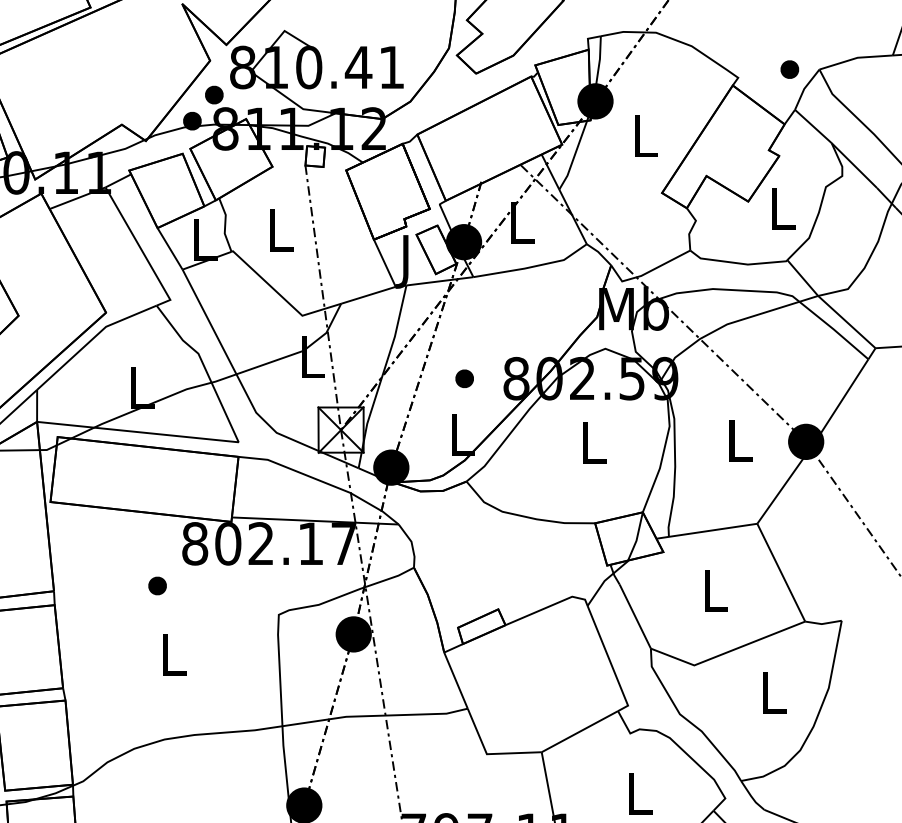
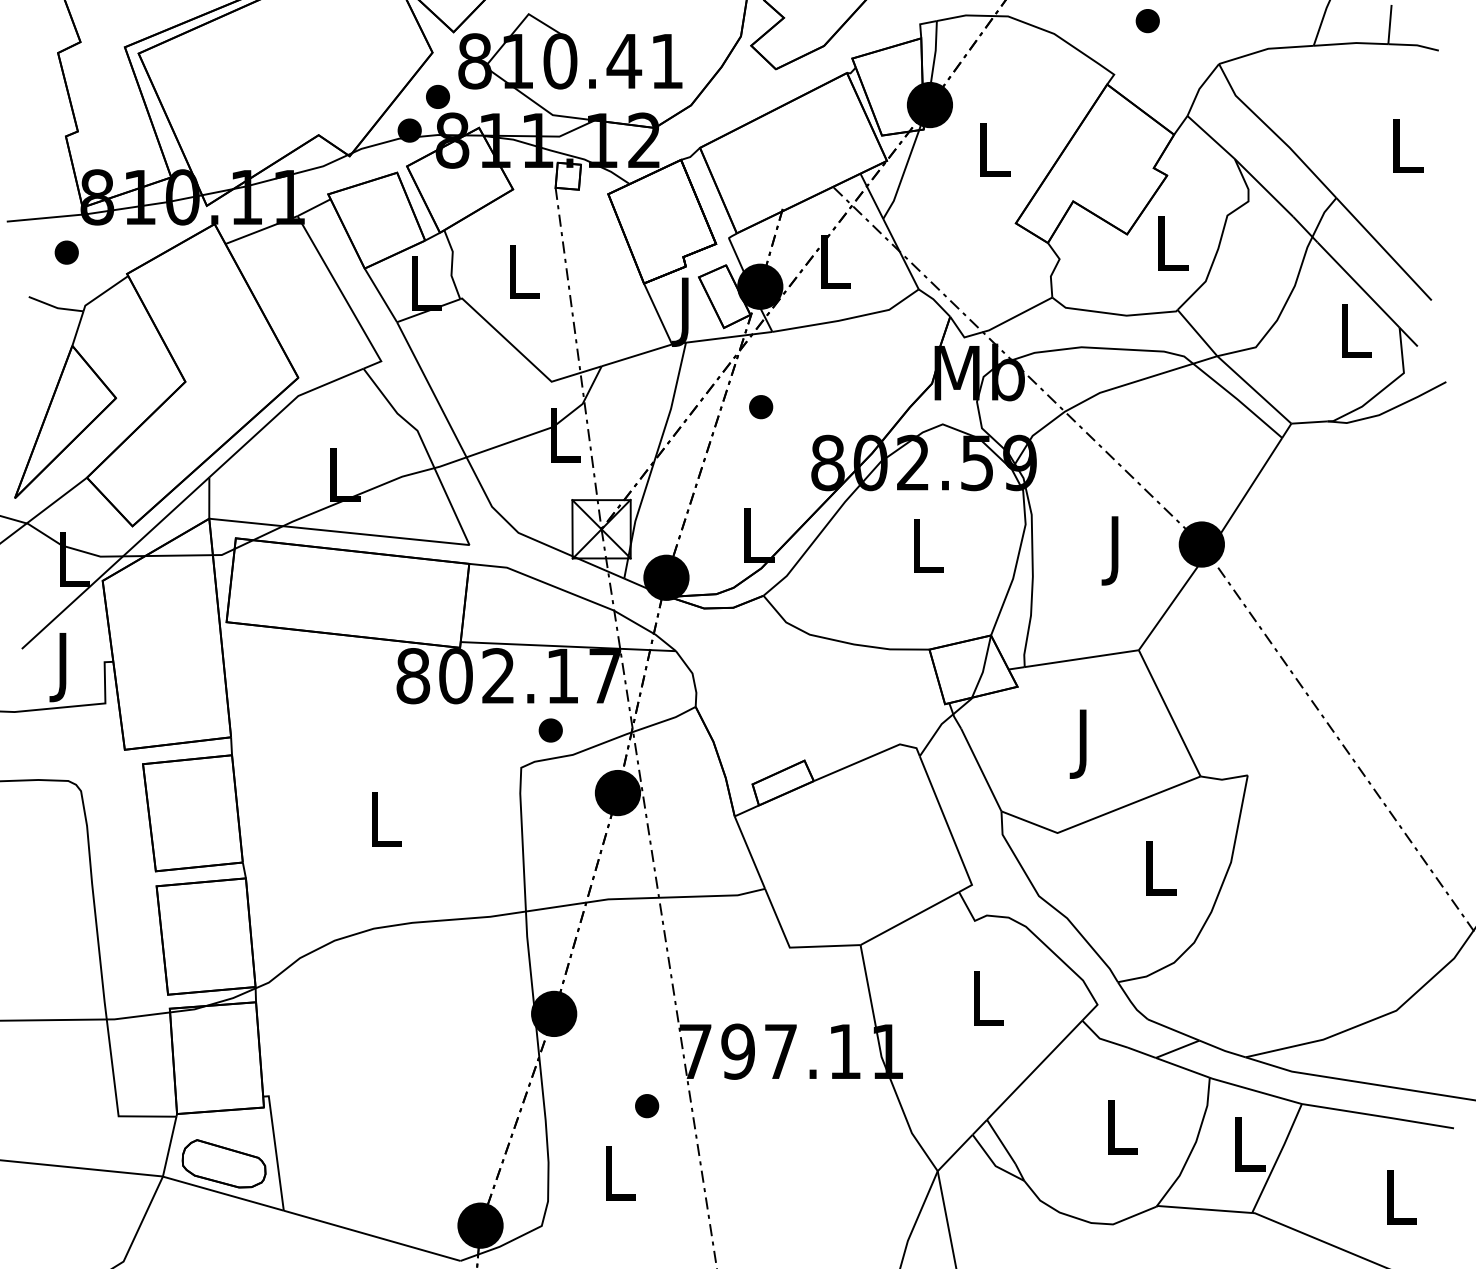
part: (789, 69) -> (1147, 21), moved
part: (464, 379) -> (761, 407), moved
text: (740, 446) -> (1116, 550), L -> J
part: (157, 585) -> (550, 730), moved
text: (715, 596) -> (1084, 743), L -> J

